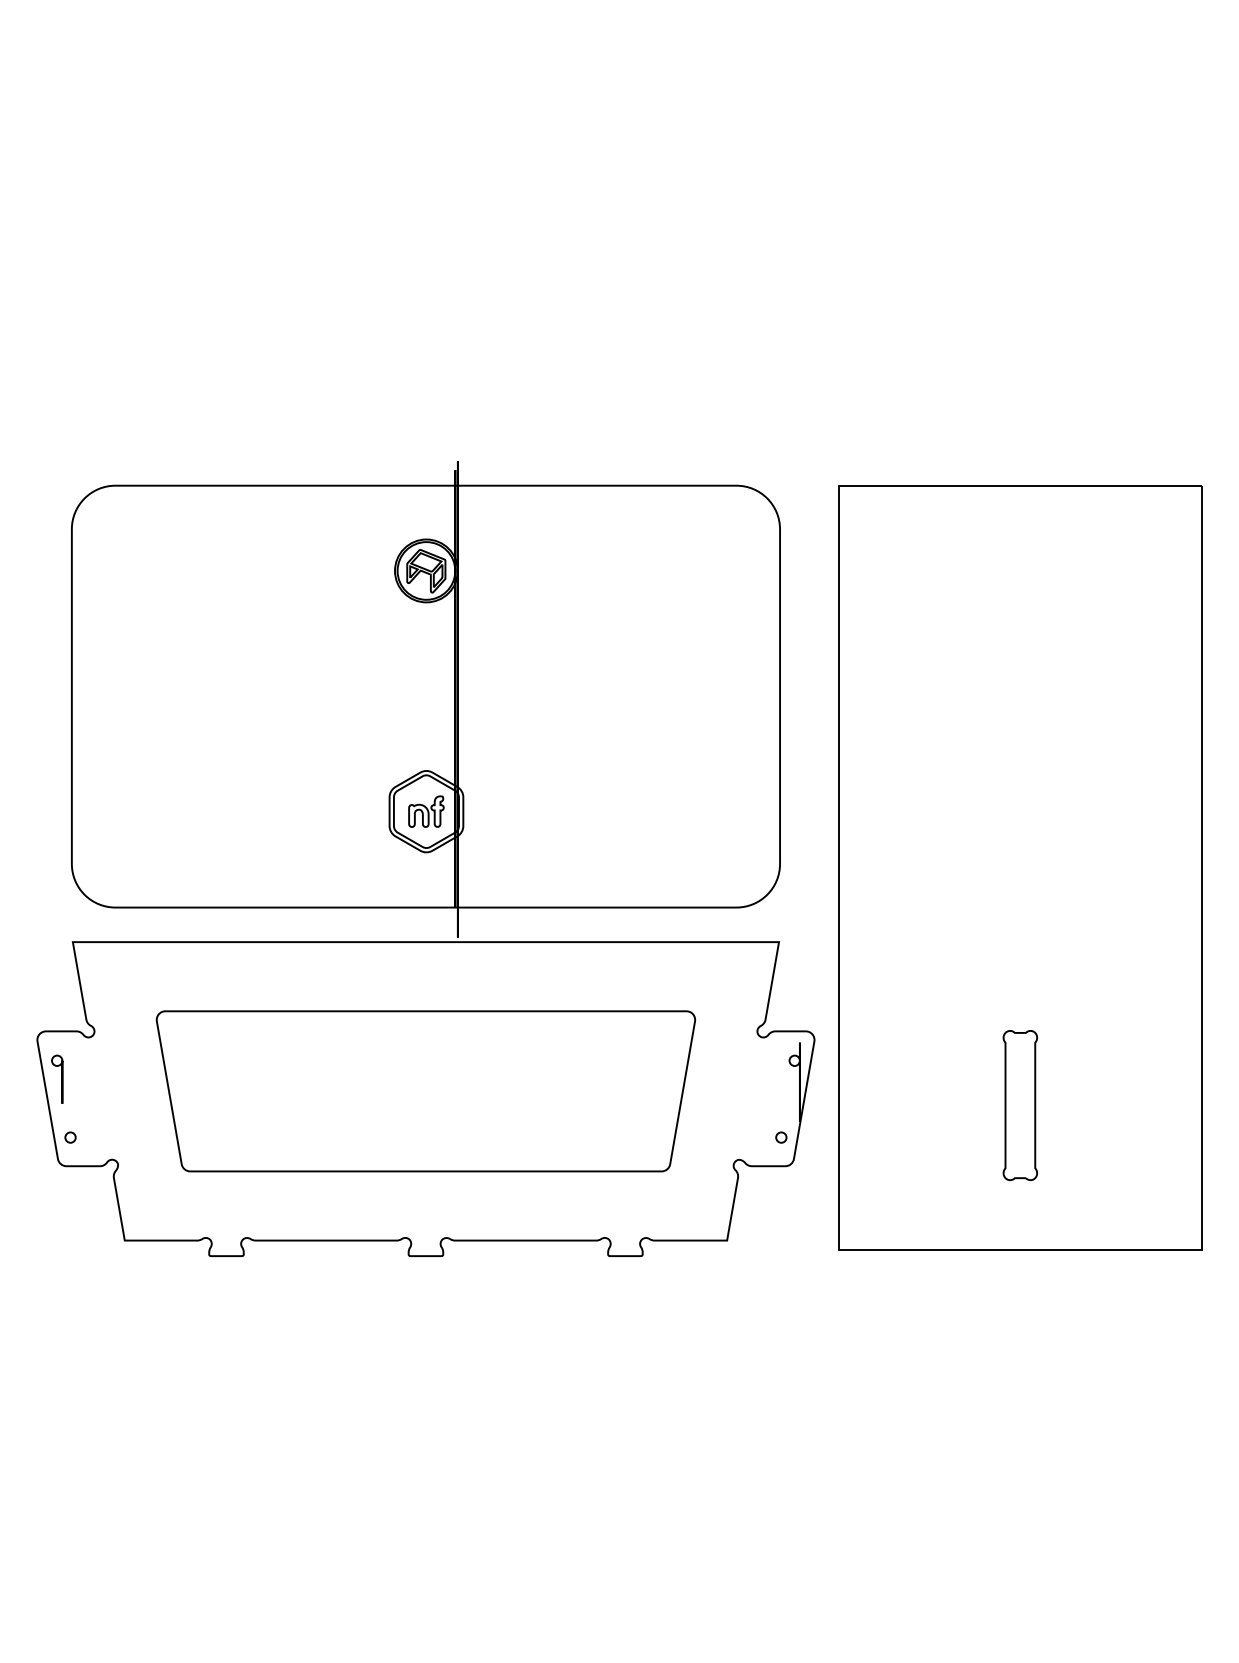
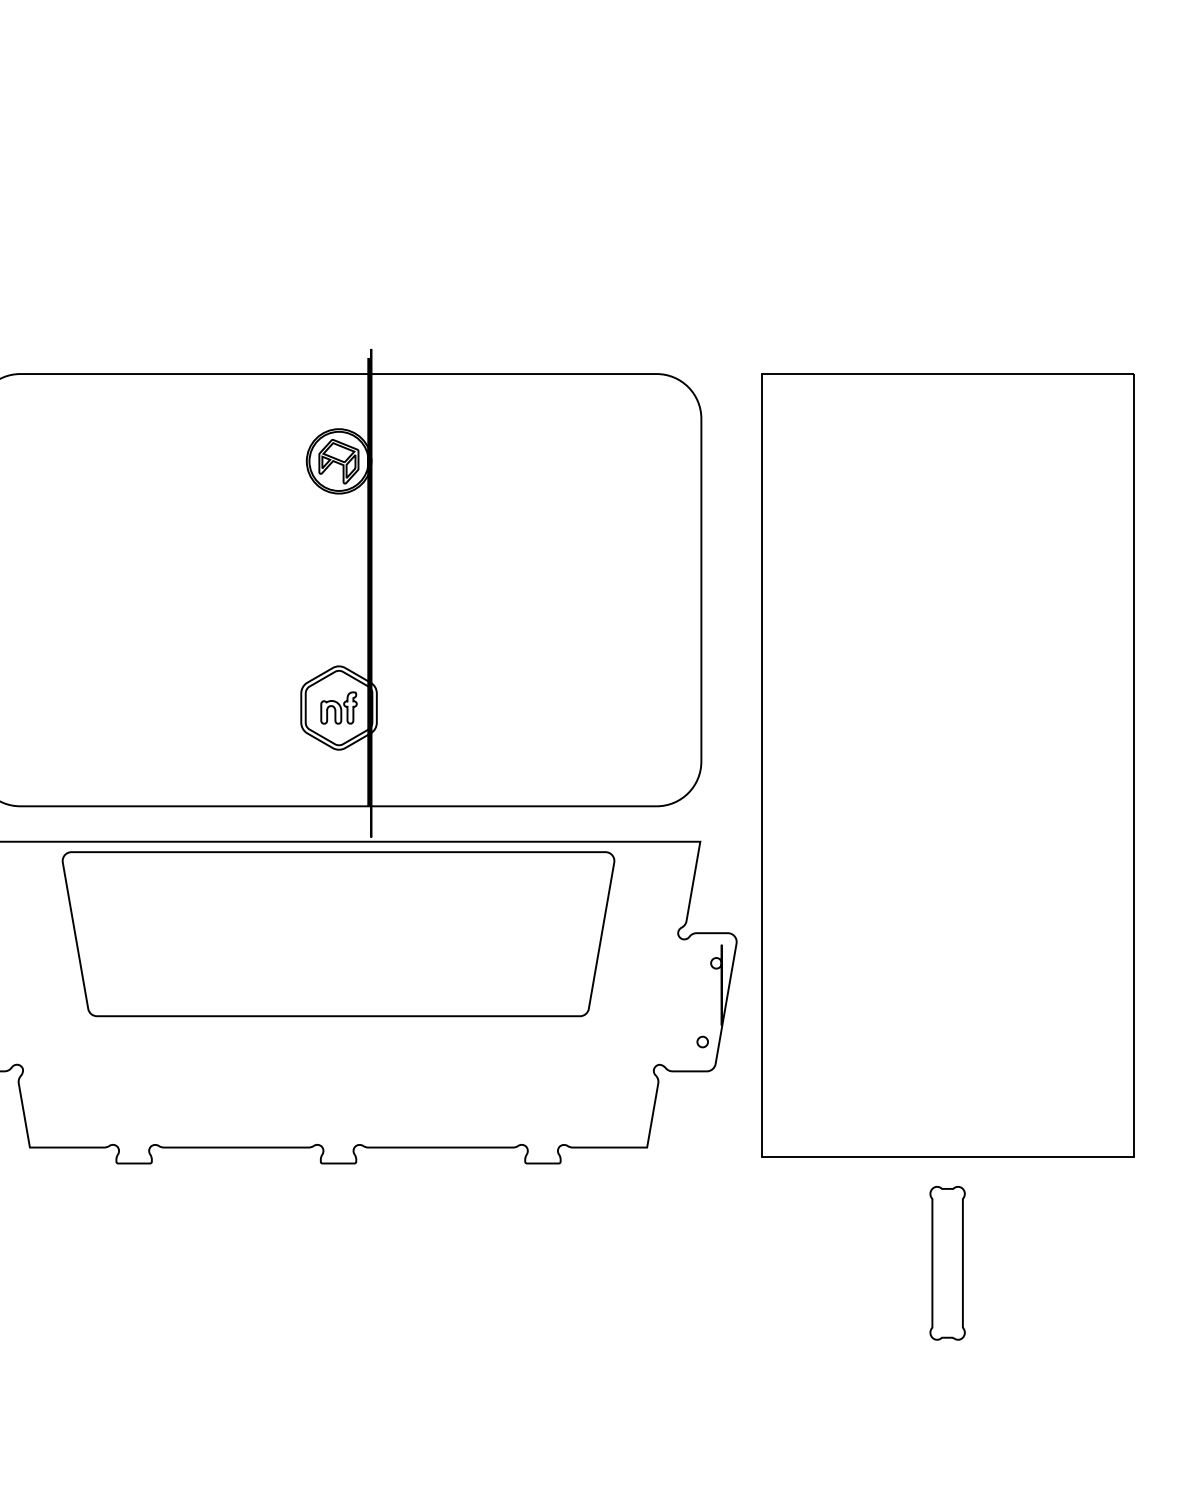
part: (425, 1091) -> (338, 934), moved
part: (1019, 1105) -> (946, 1263), moved

